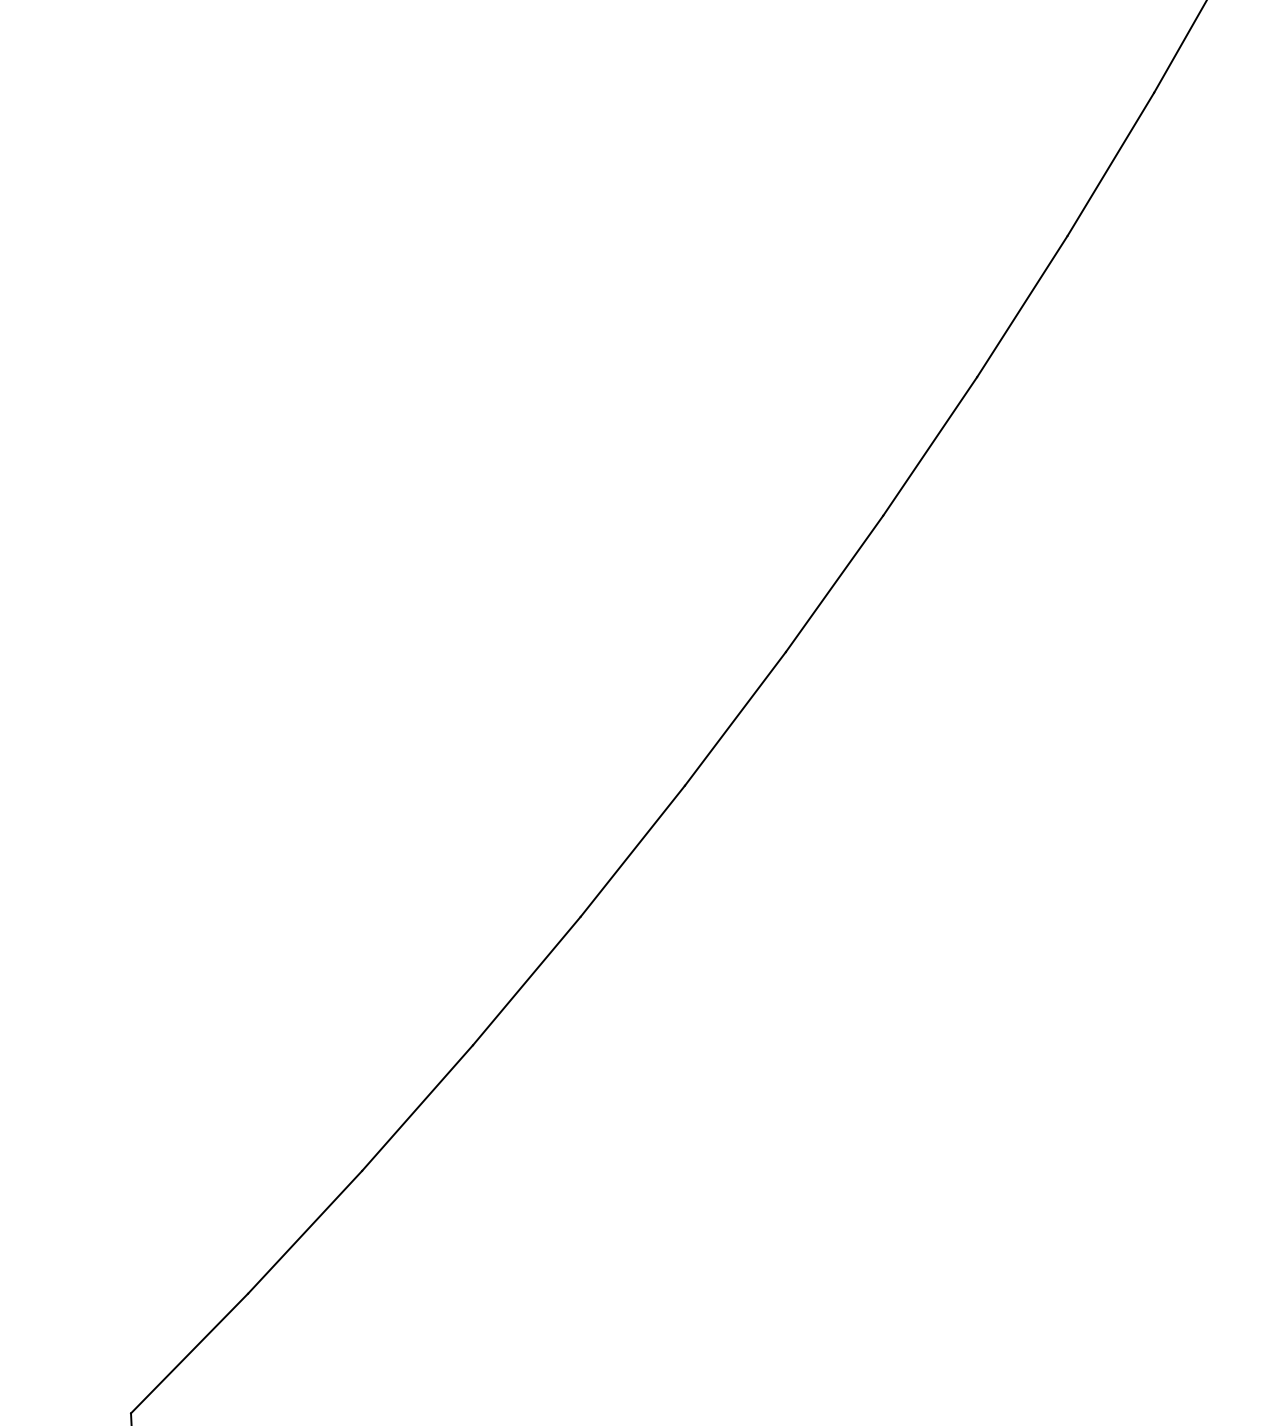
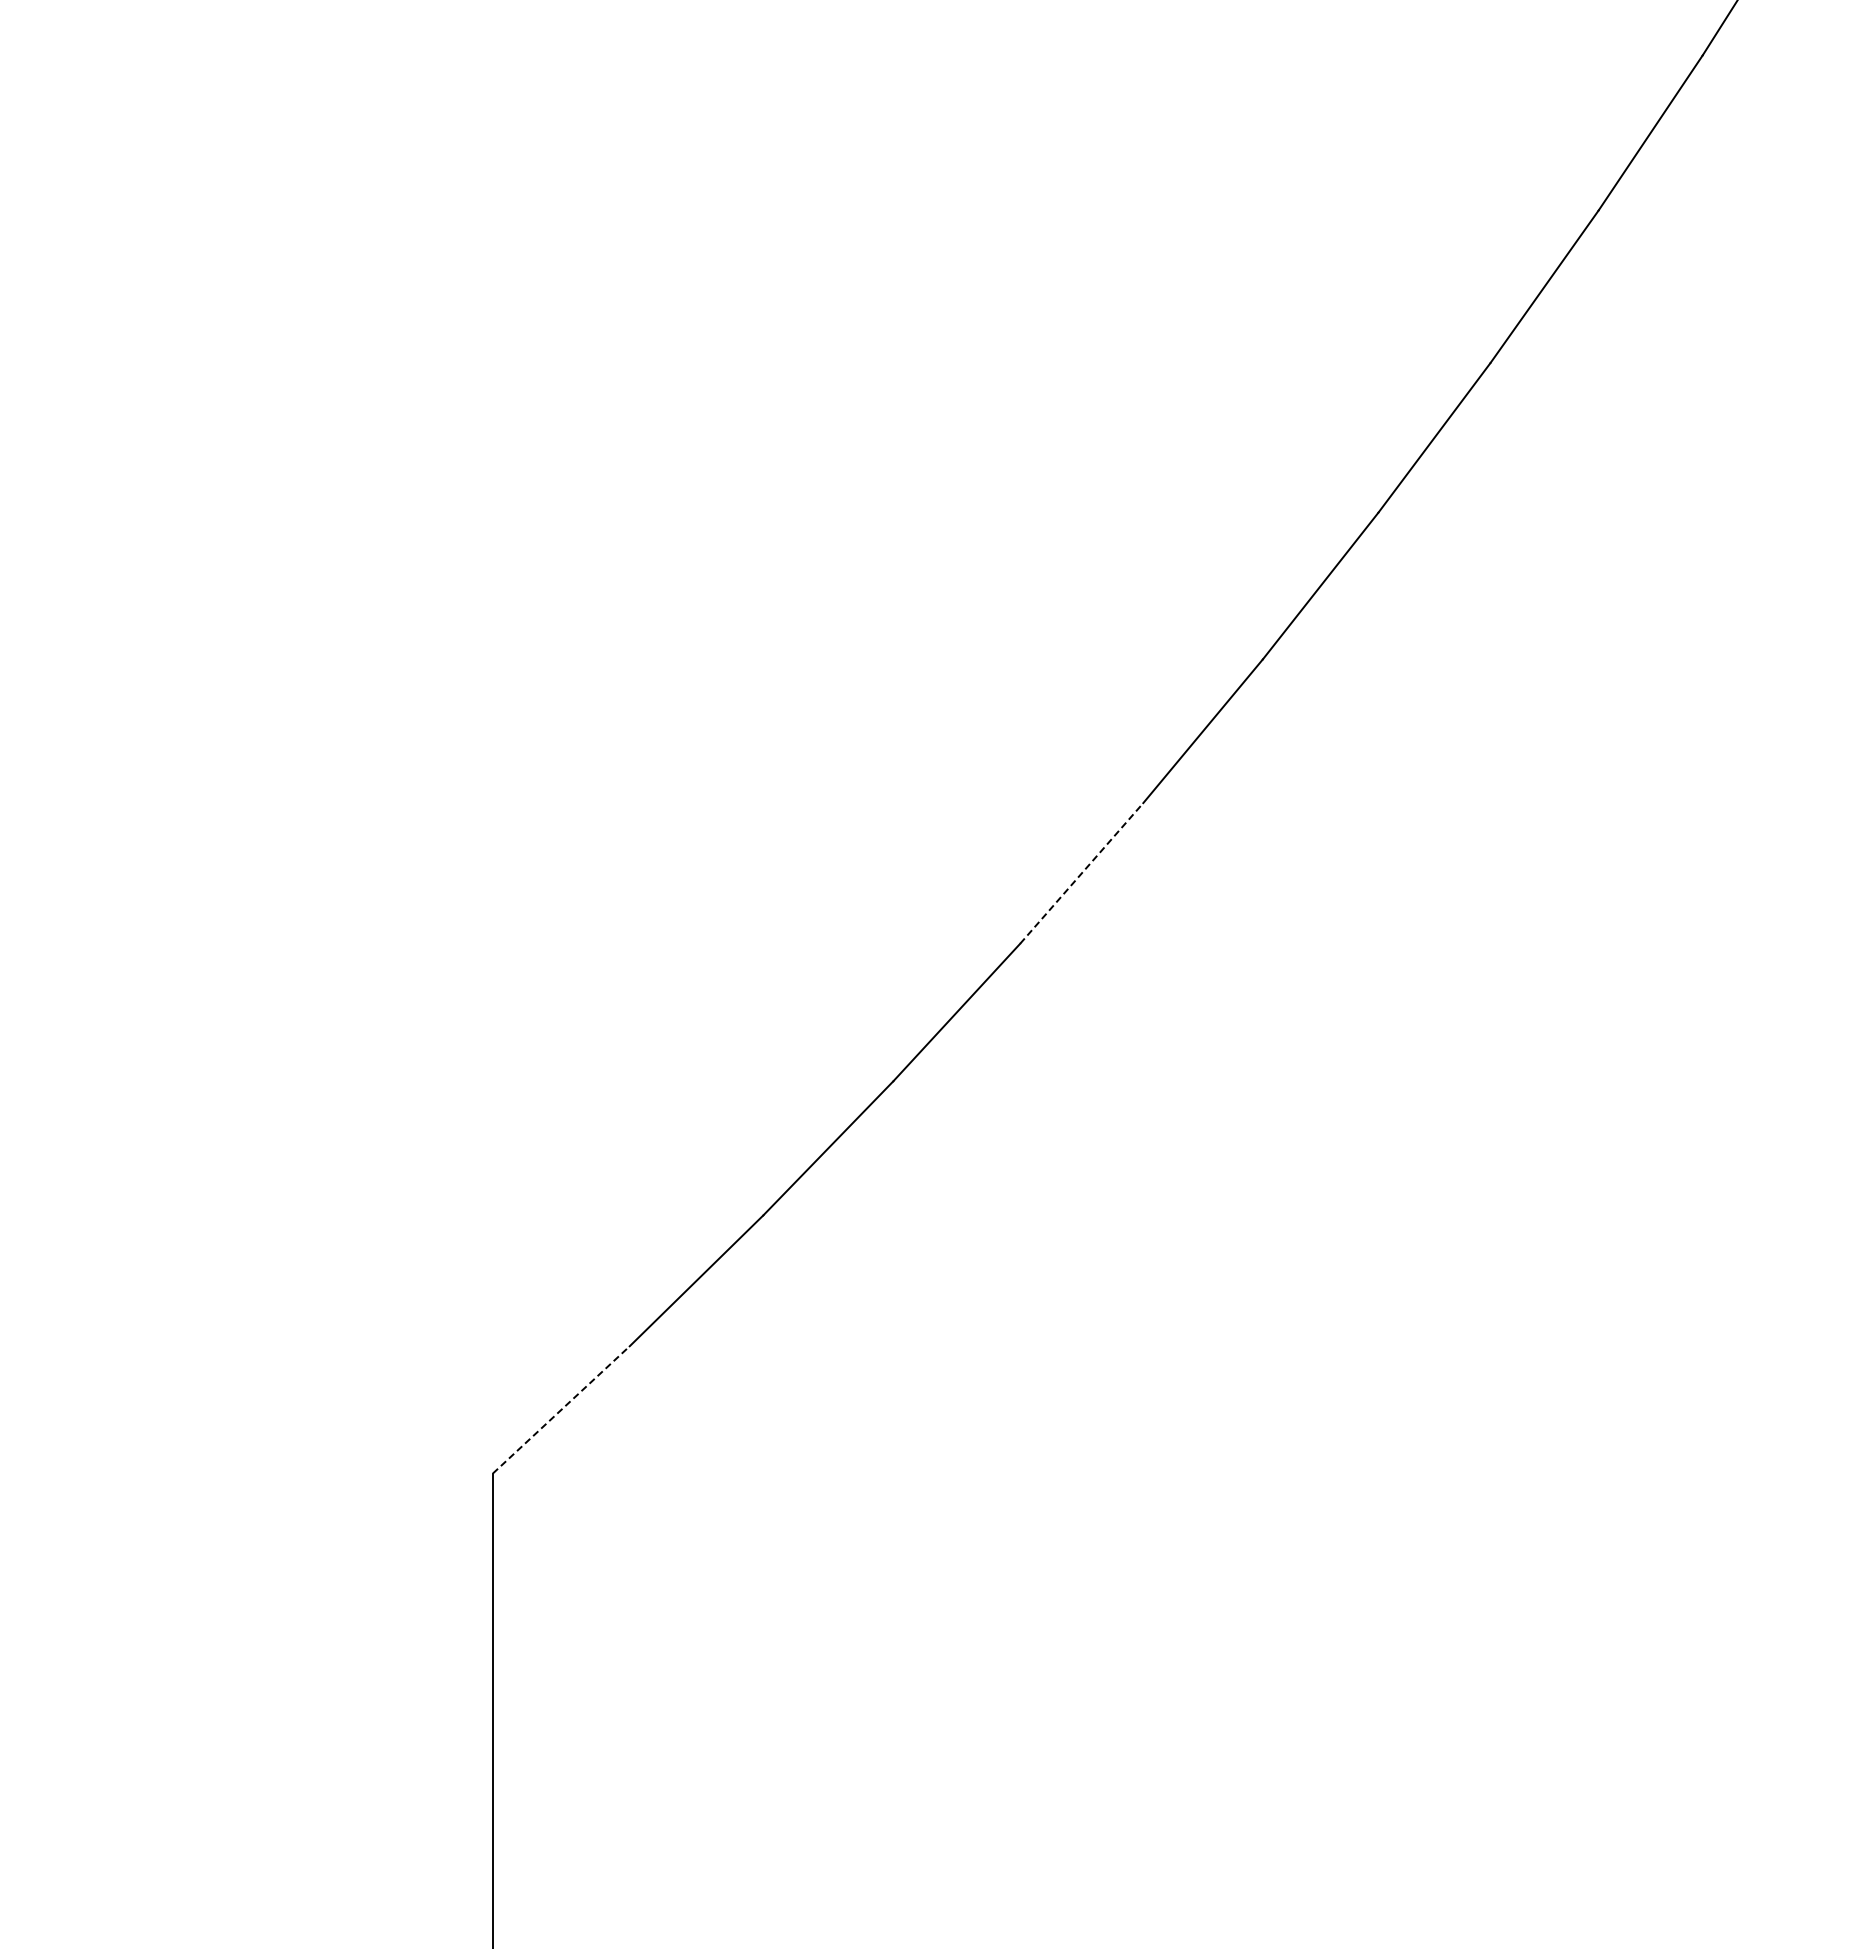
line: (633, 851) -> (1082, 873), solid -> dashed
line: (189, 1353) -> (561, 1409), solid -> dashed

